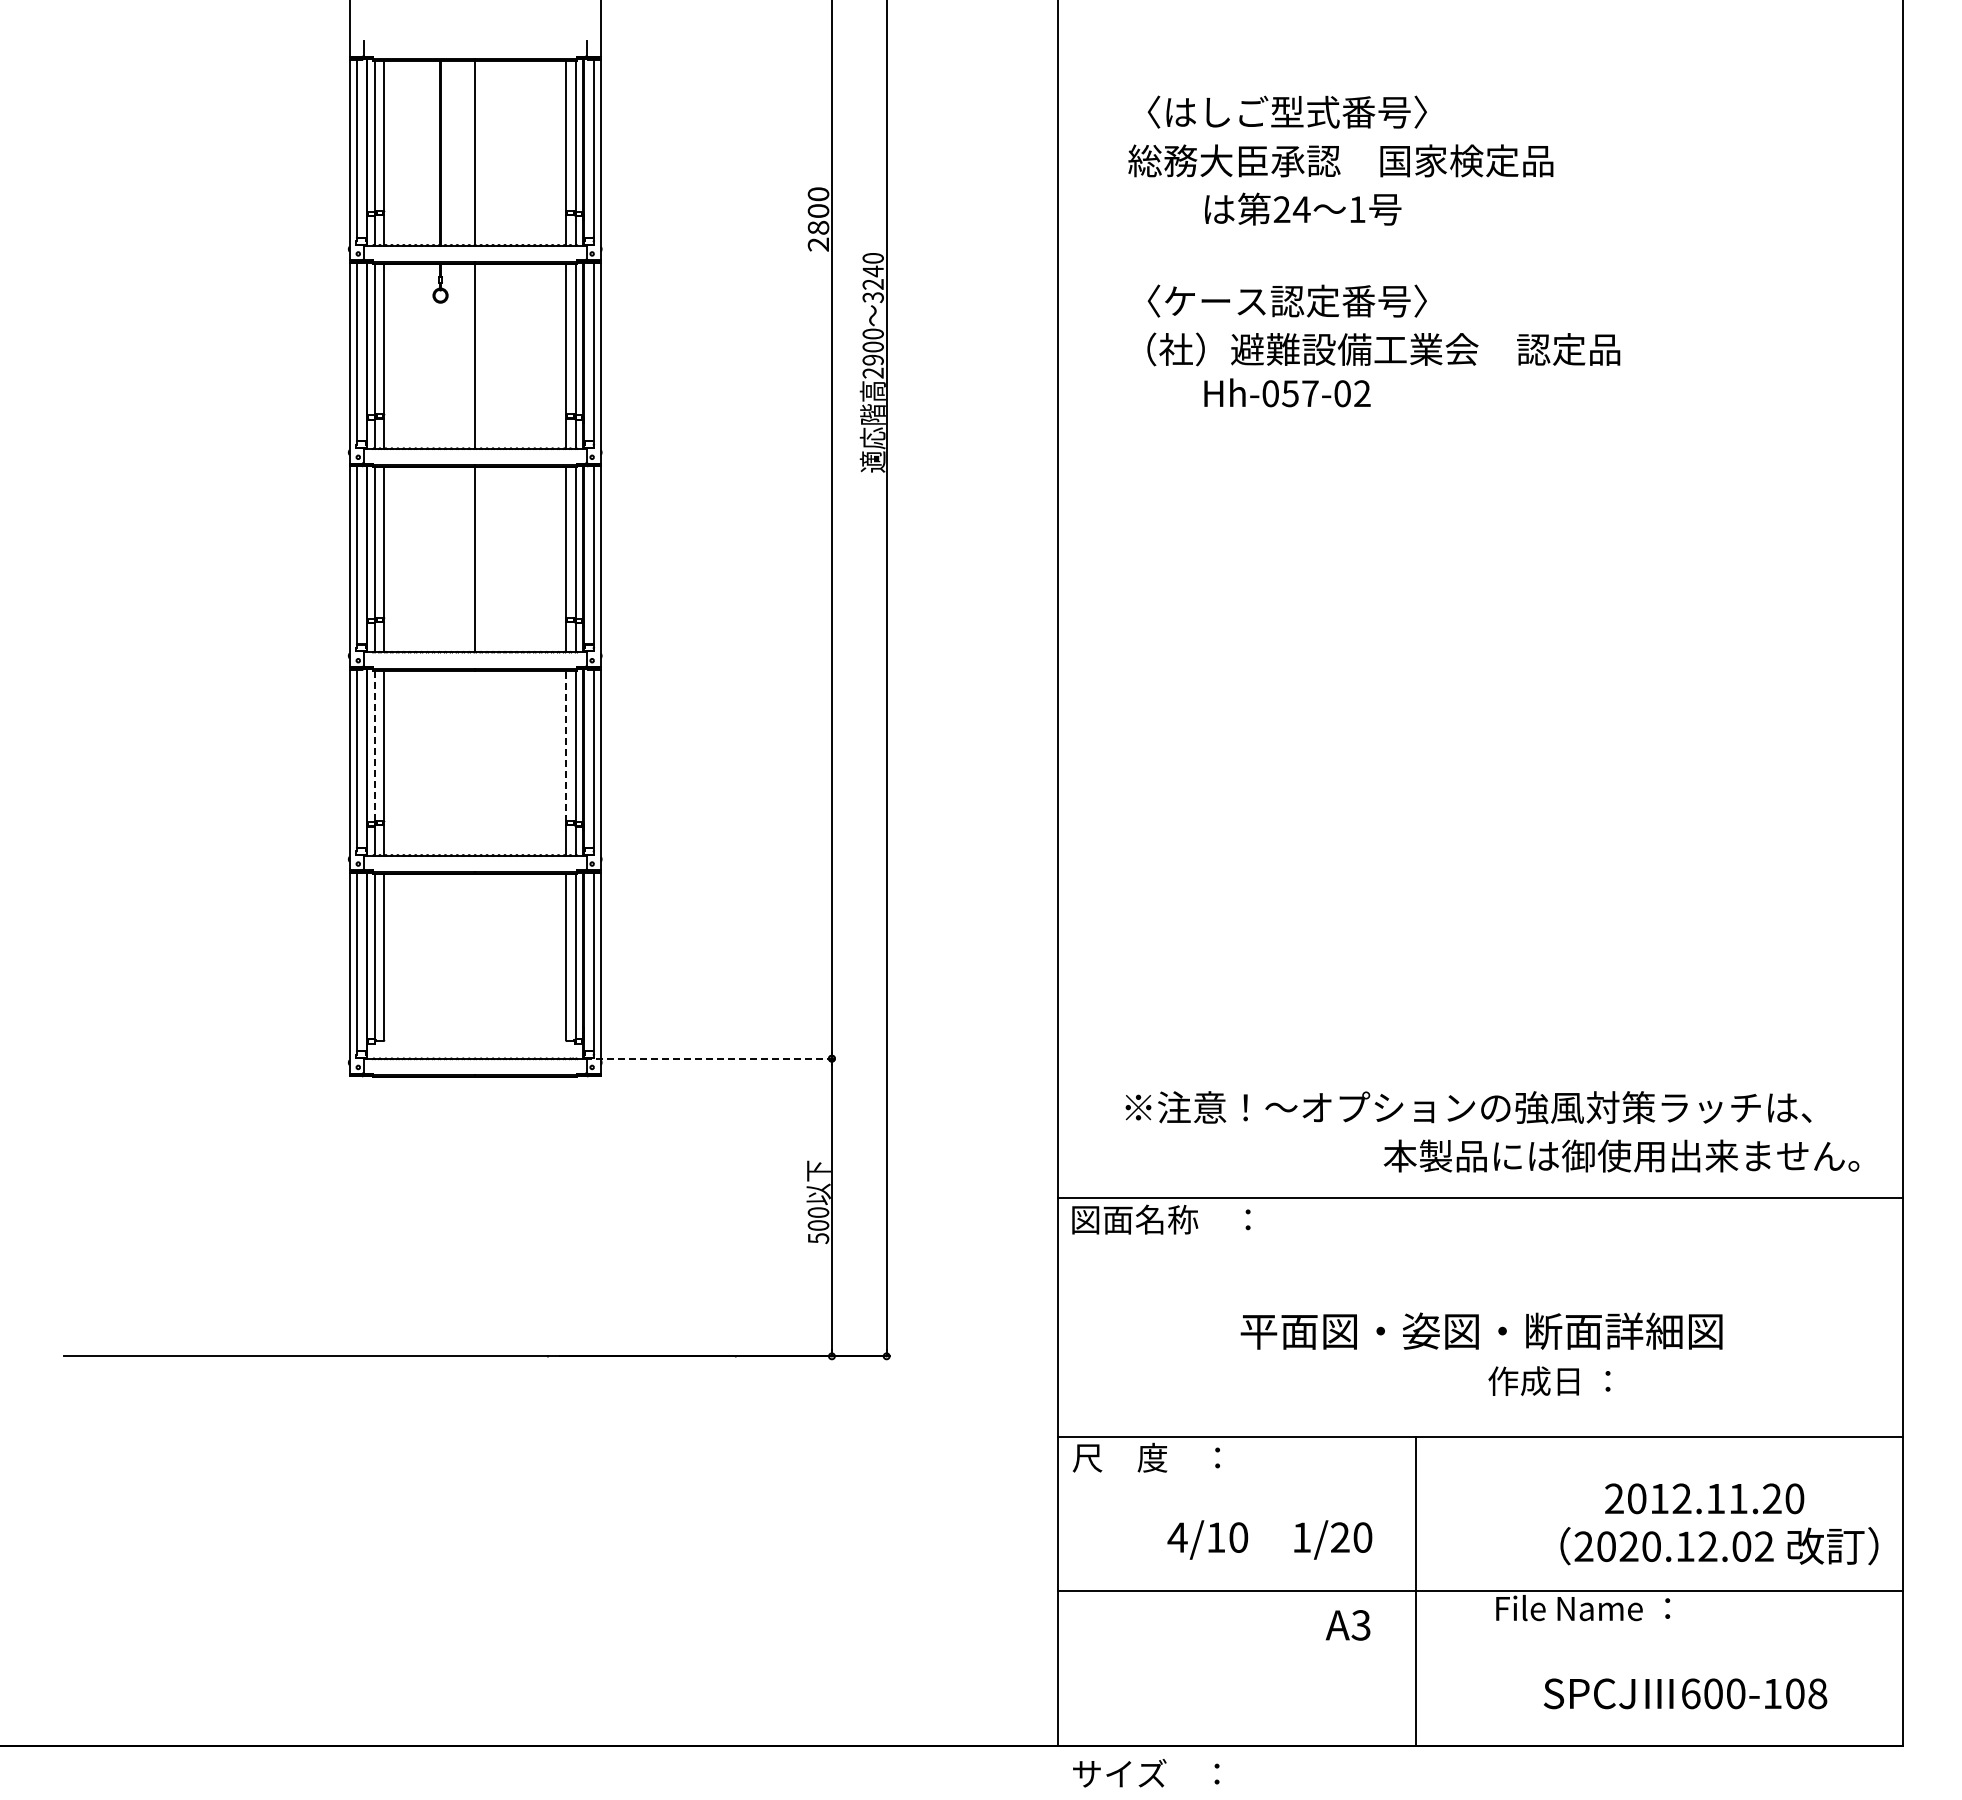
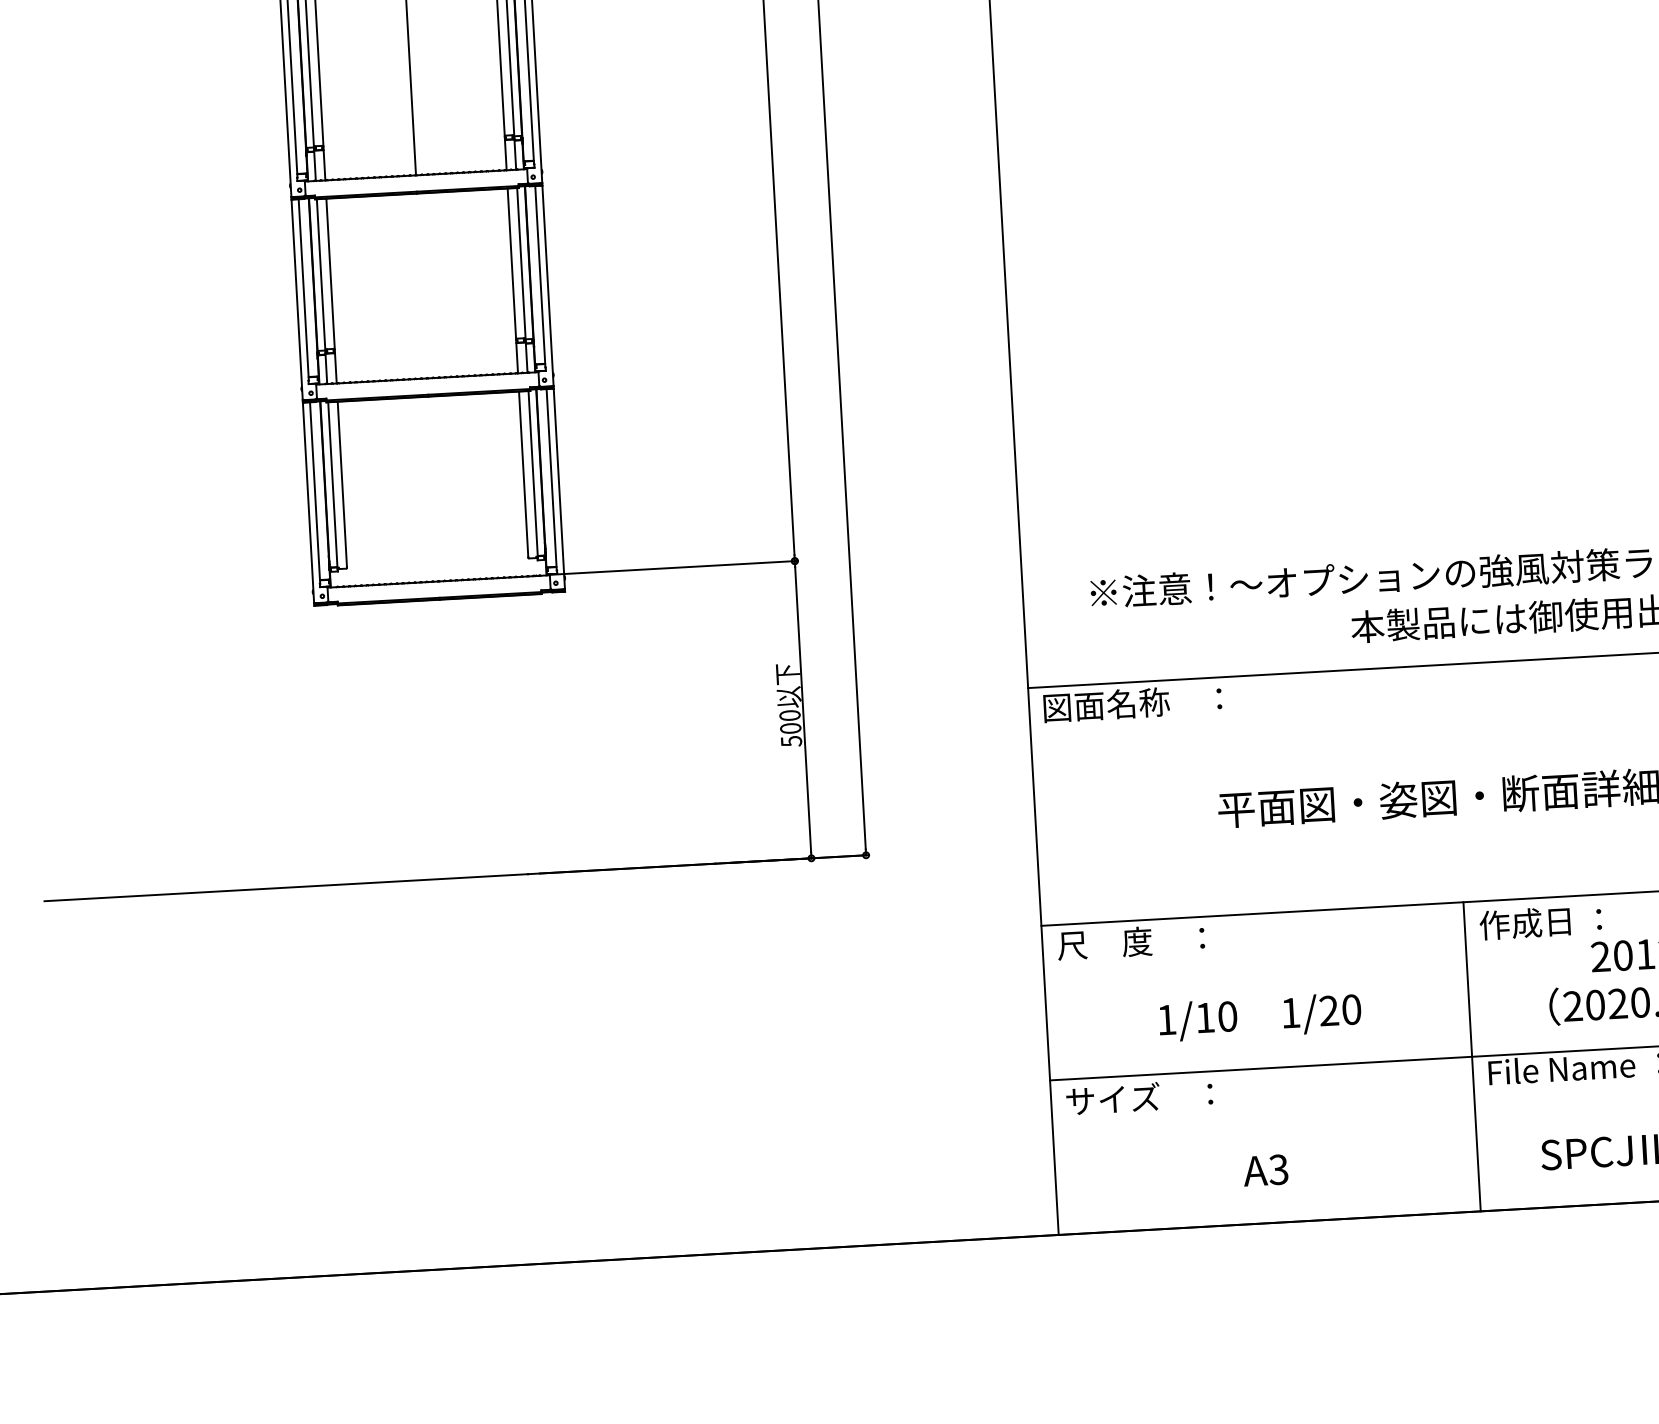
line: (374, 746) -> (320, 274), dashed -> solid
line: (566, 746) -> (512, 264), dashed -> solid
line: (709, 1058) -> (672, 567), dashed -> solid
text: (1549, 1380) -> (1540, 921), moved
text: (1177, 1537) -> (1166, 1019), 4/10 -> 1/10
line: (1416, 1591) -> (1472, 1056), moved
text: (1347, 1625) -> (1265, 1170), moved
text: (1146, 1773) -> (1139, 1097), moved

